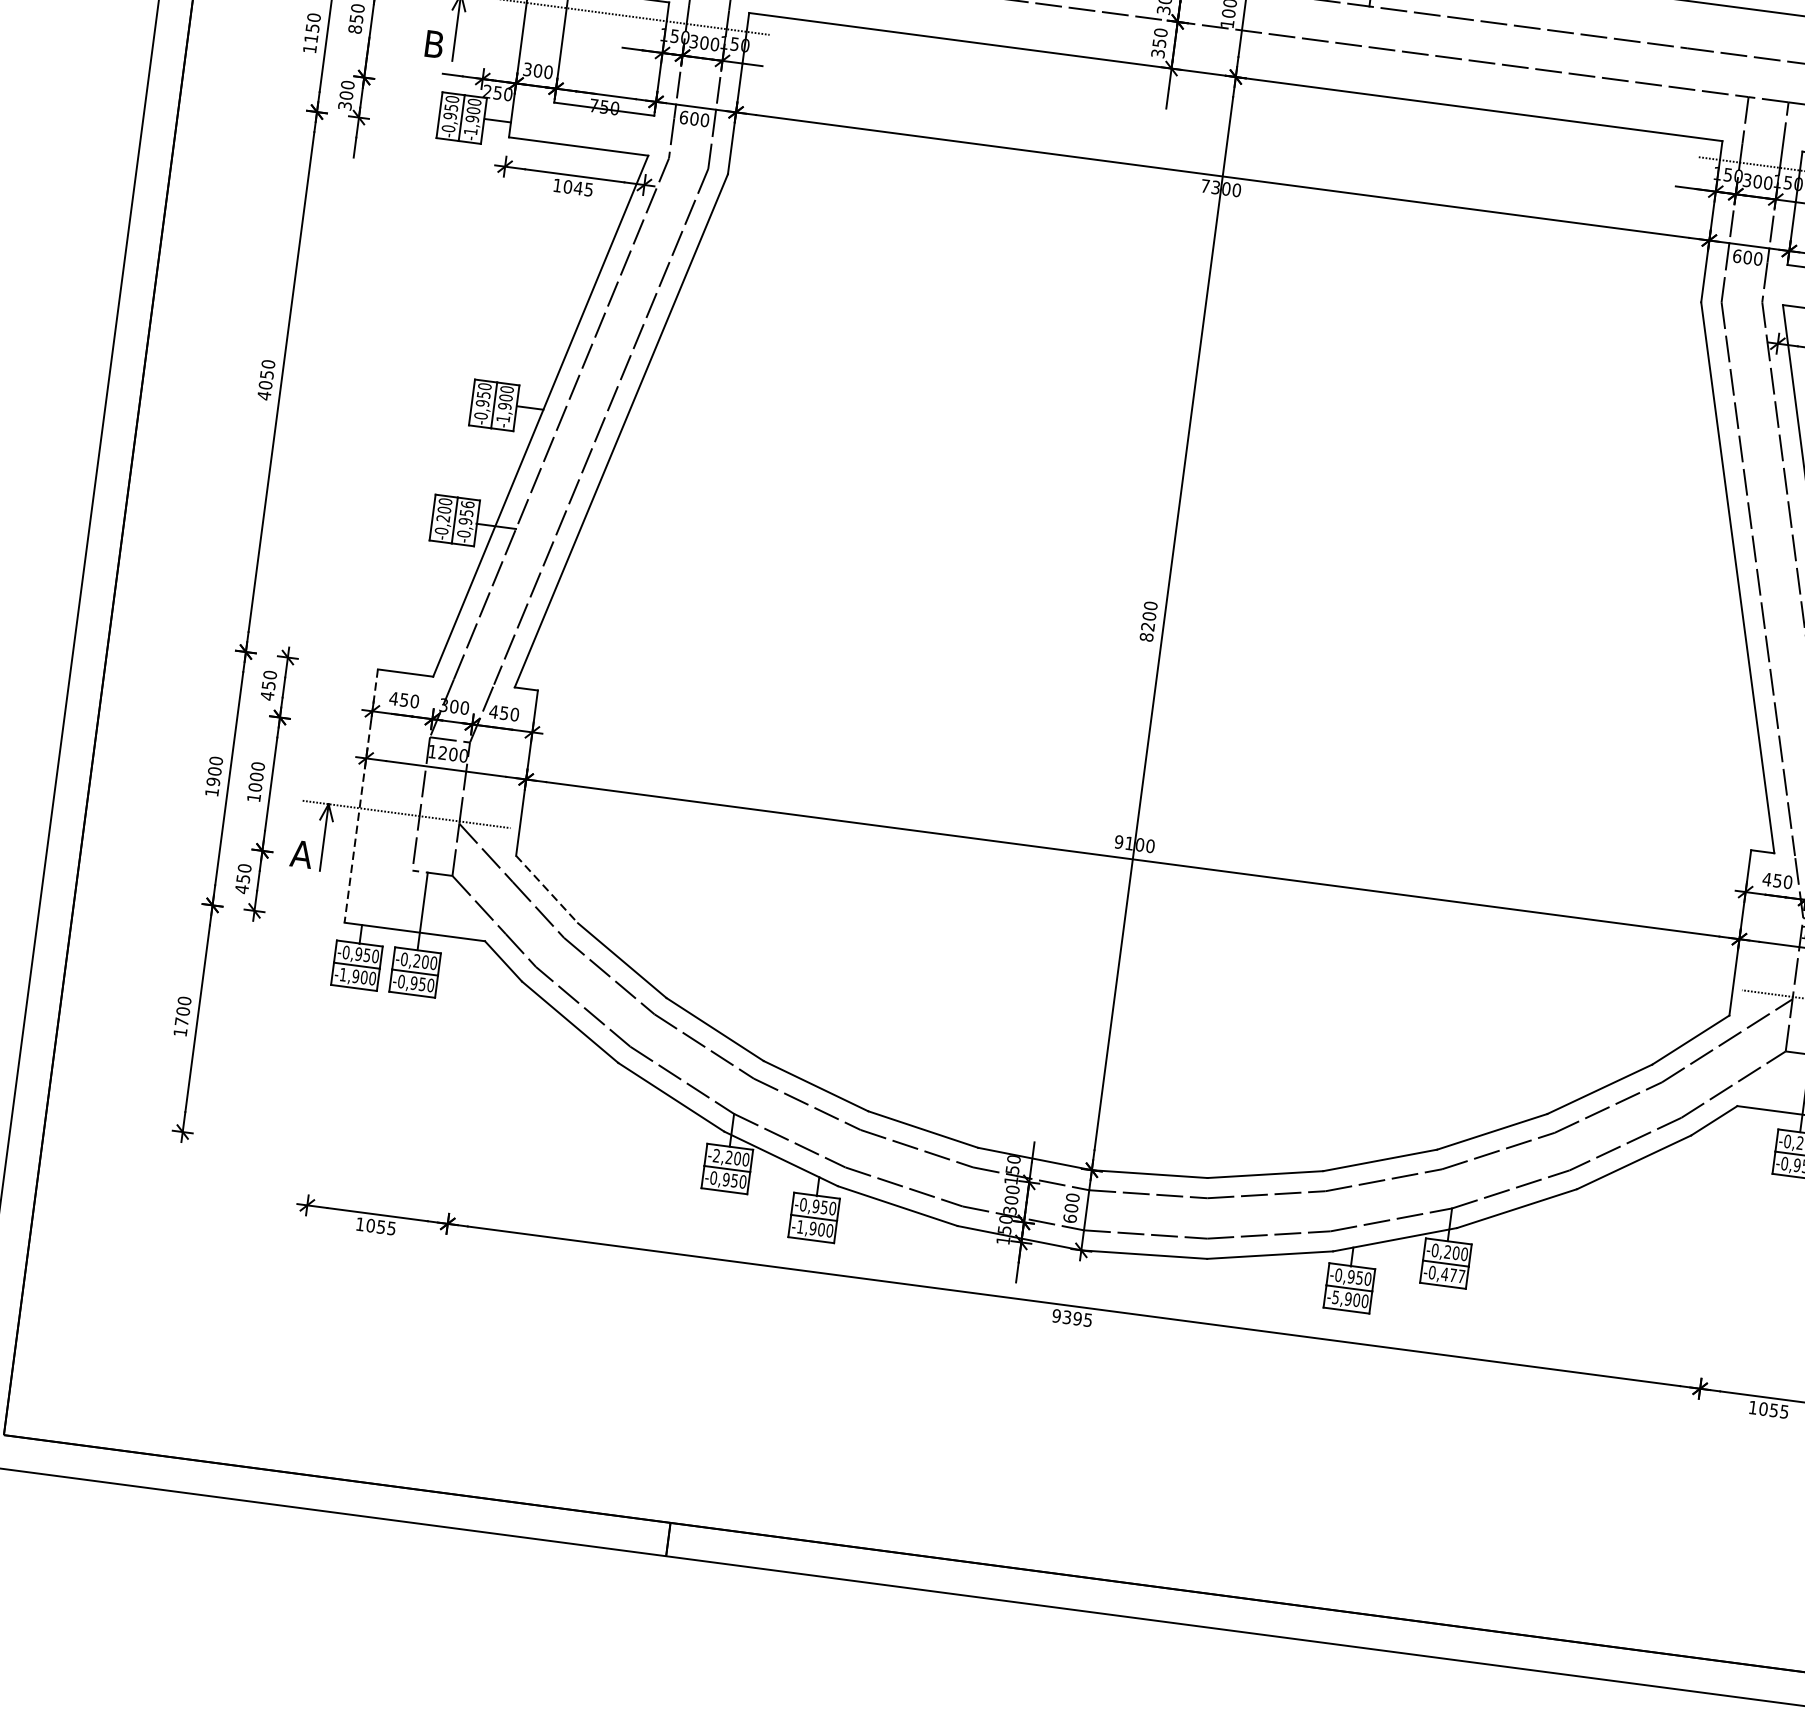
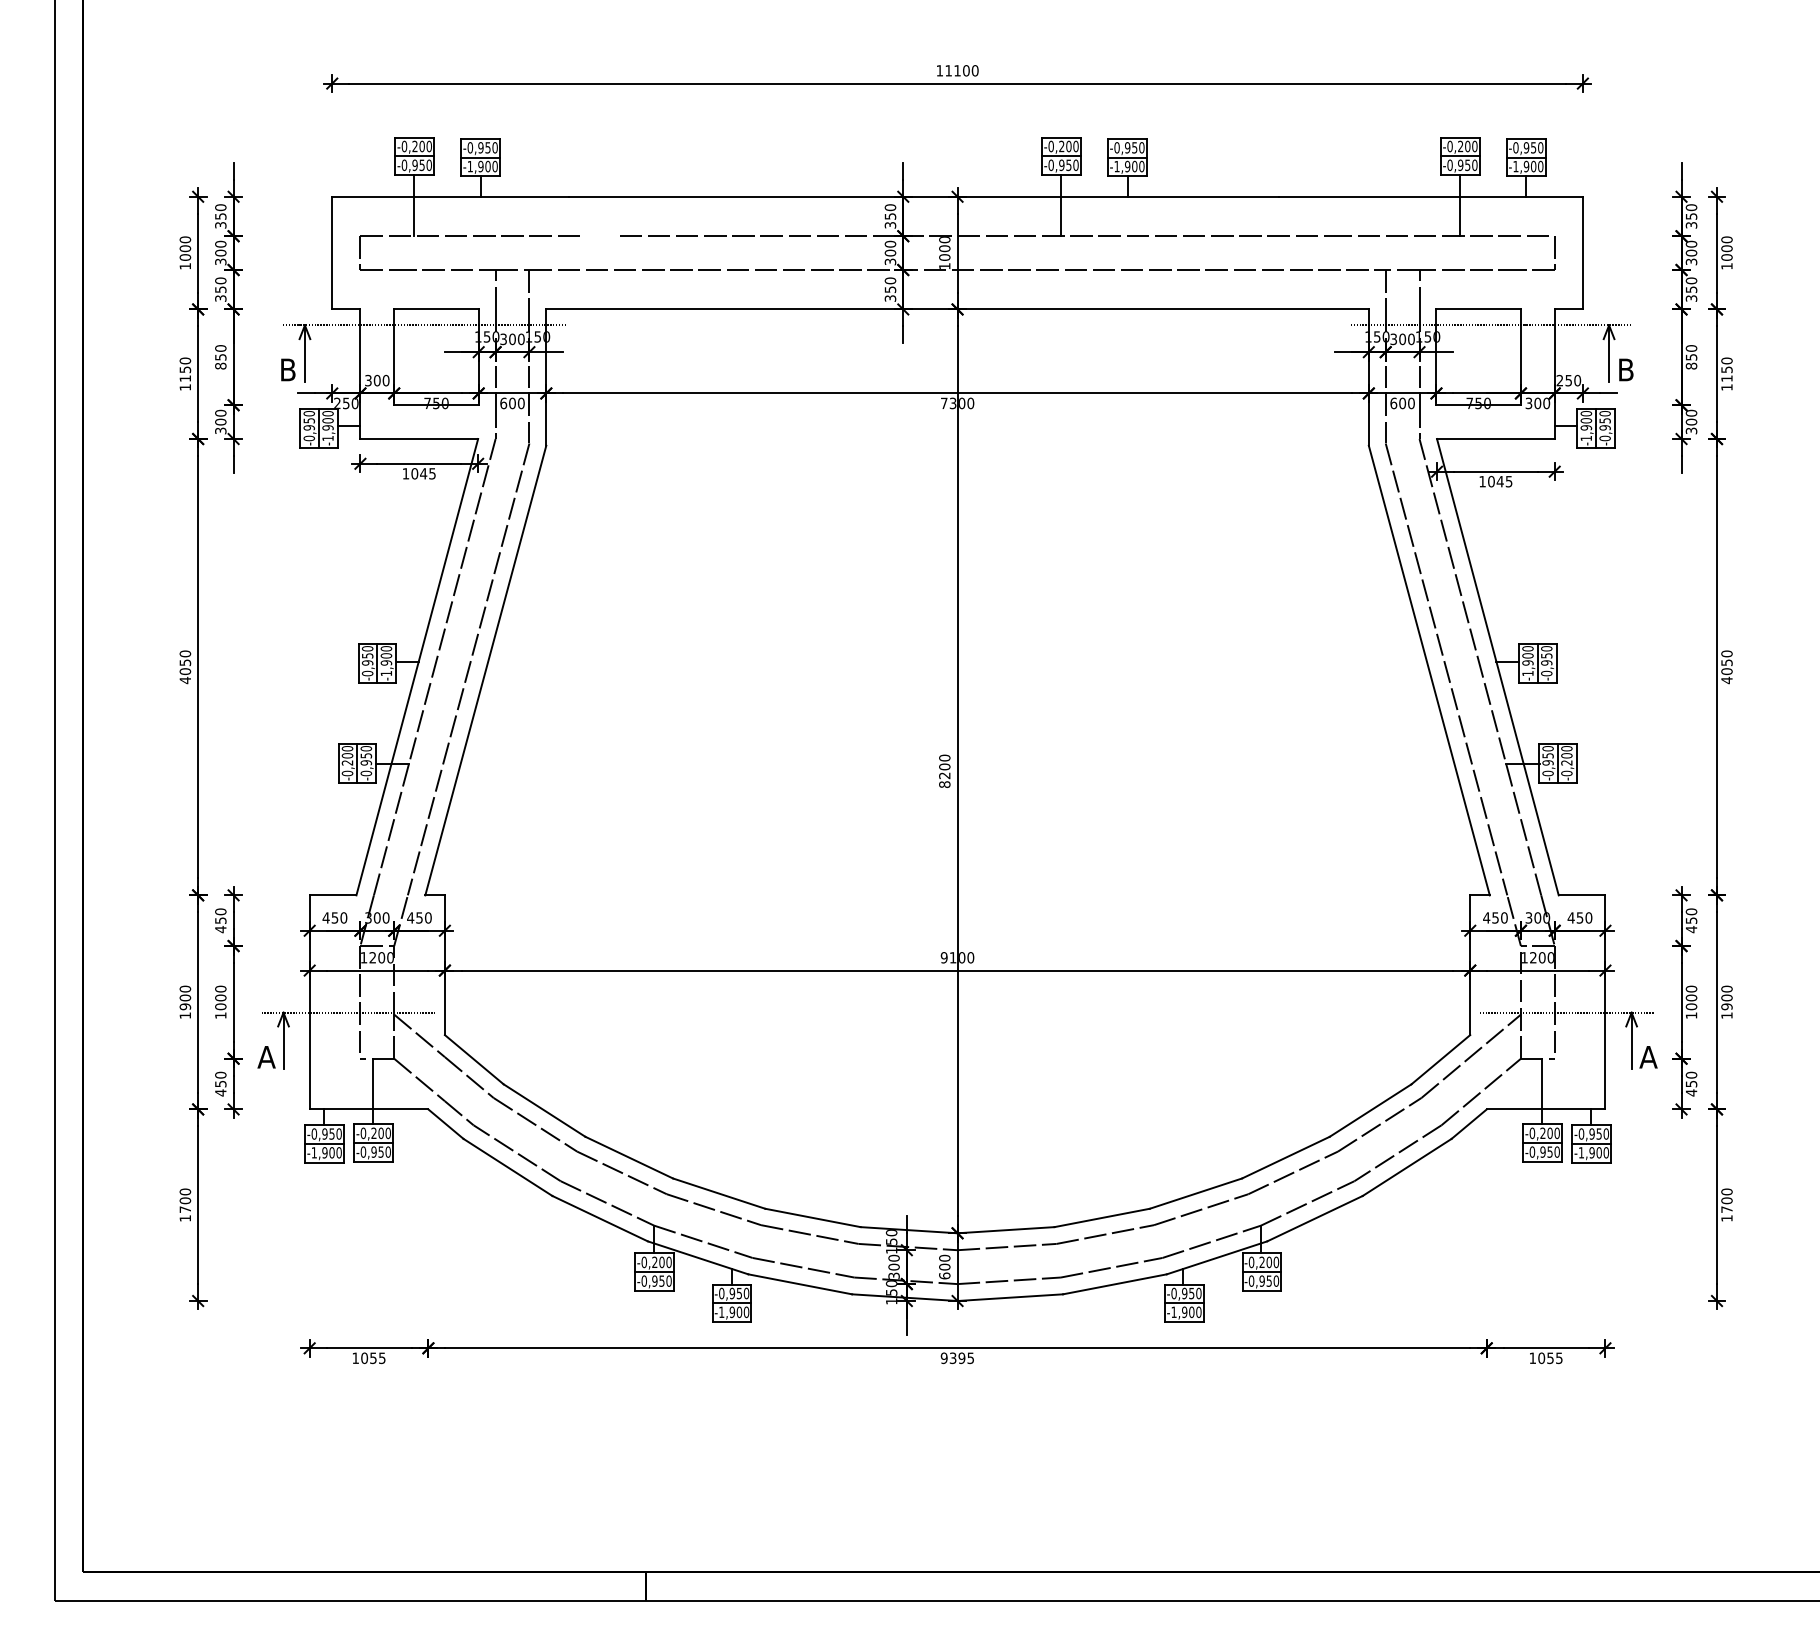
text: (466, 504) -> (365, 748), -0,956 -> -0,950
line: (360, 796) -> (309, 1002), dashed -> solid
line: (547, 890) -> (474, 1060), dashed -> solid
text: (716, 1156) -> (644, 1262), -2,200 -> -0,200
text: (1453, 1274) -> (1269, 1280), -0,477 -> -0,950
text: (1335, 1297) -> (1173, 1312), -5,900 -> -1,900

